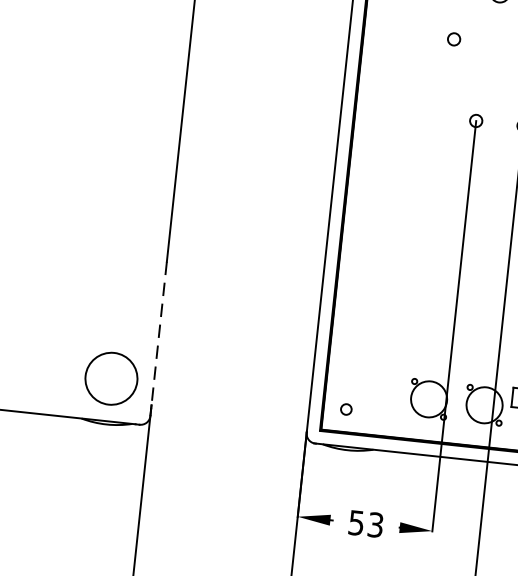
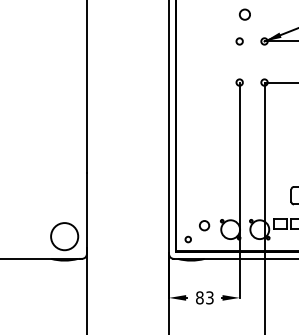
circle: (453, 39) -> (239, 41), moved
line: (158, 333) -> (86, 210), dashed -> solid
circle: (380, 386) -> (204, 225), added
text: (355, 522) -> (199, 297), 53 -> 83

